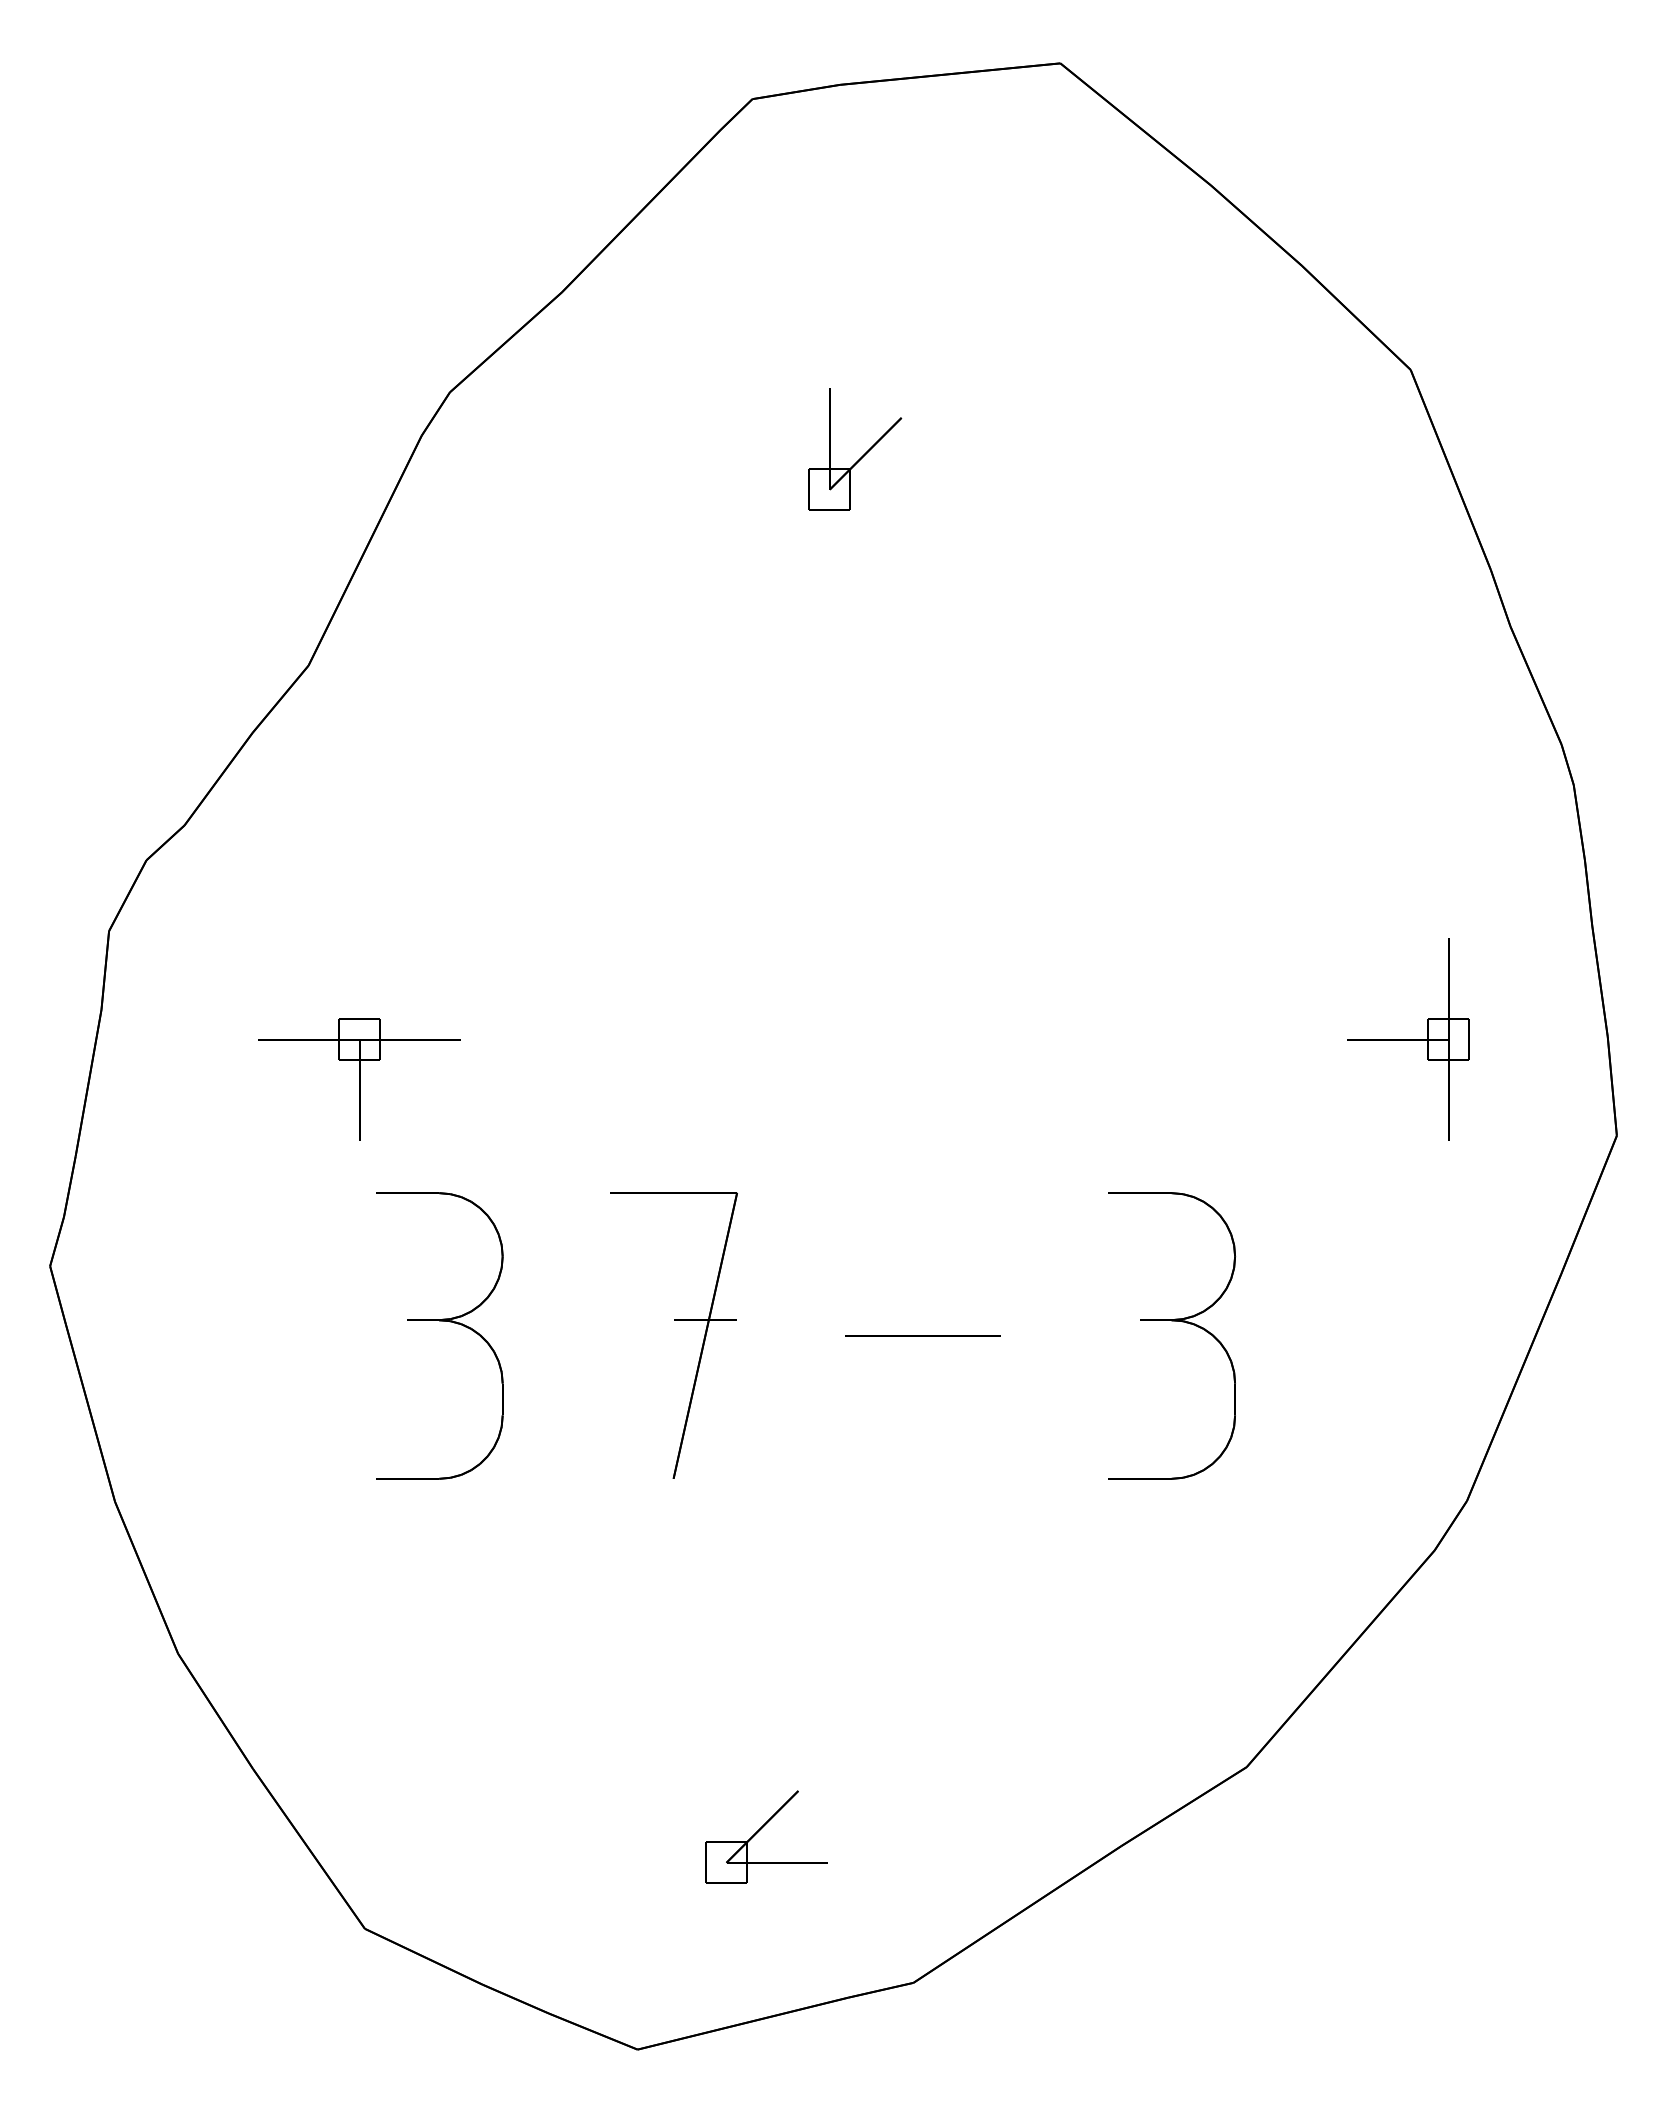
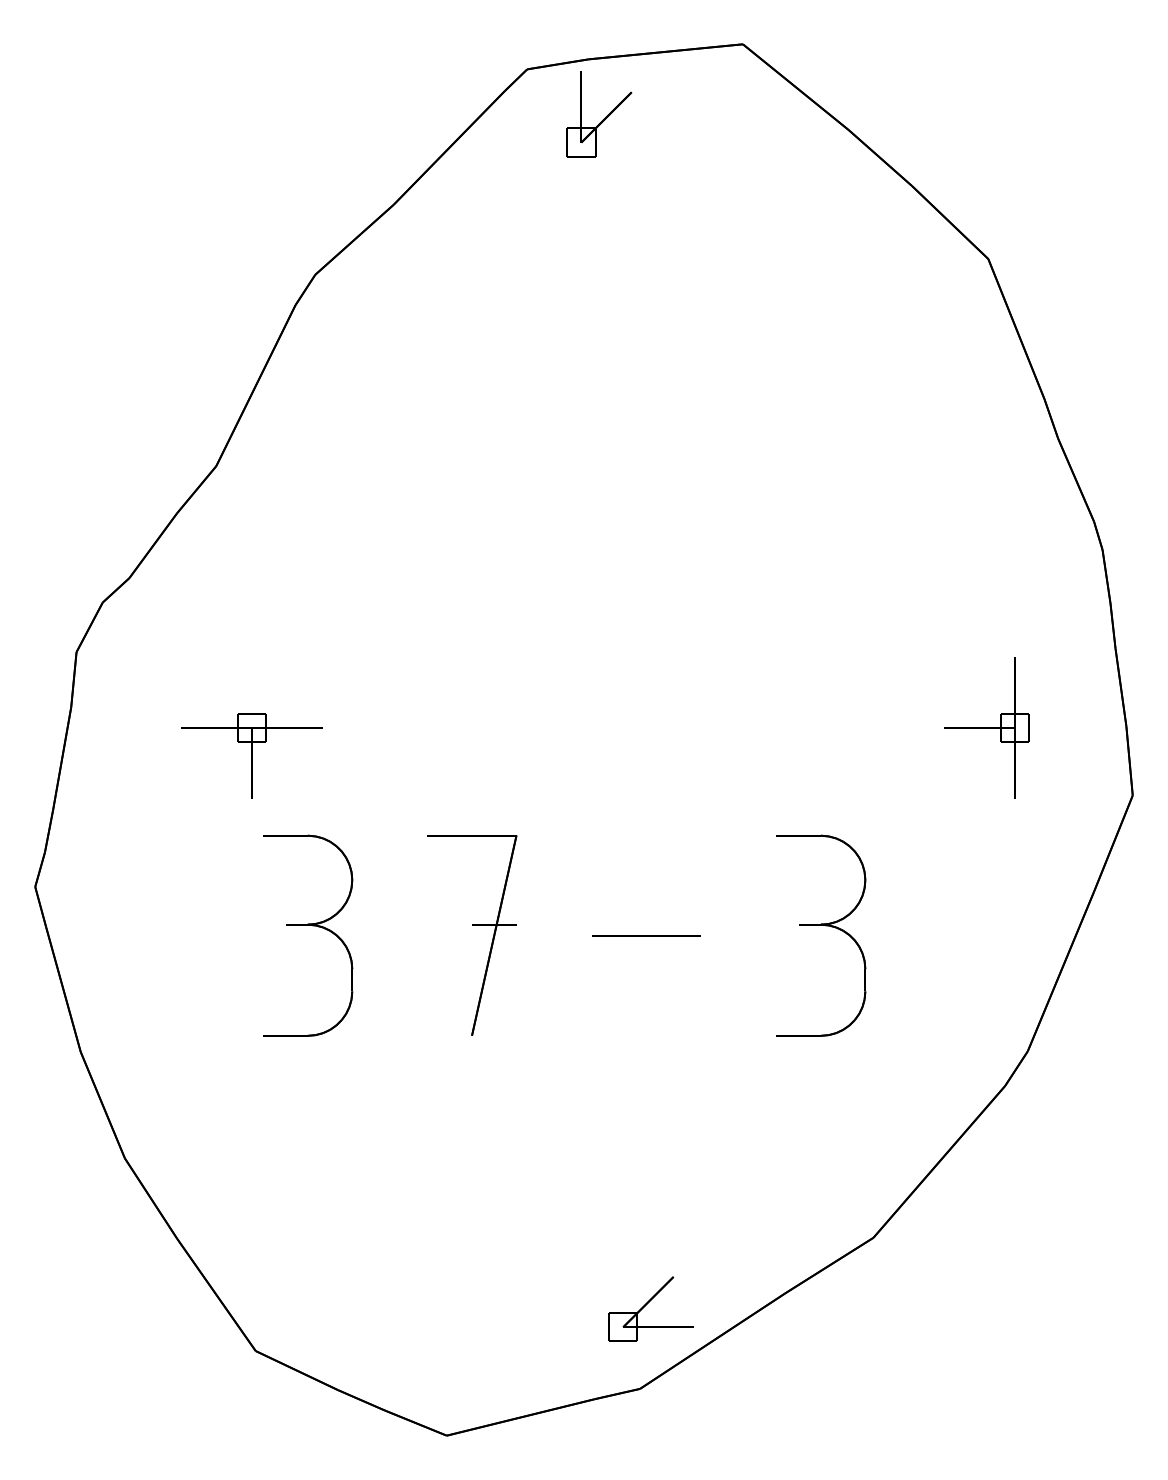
part: (862, 455) -> (604, 118), moved
part: (760, 1830) -> (647, 1304), moved

